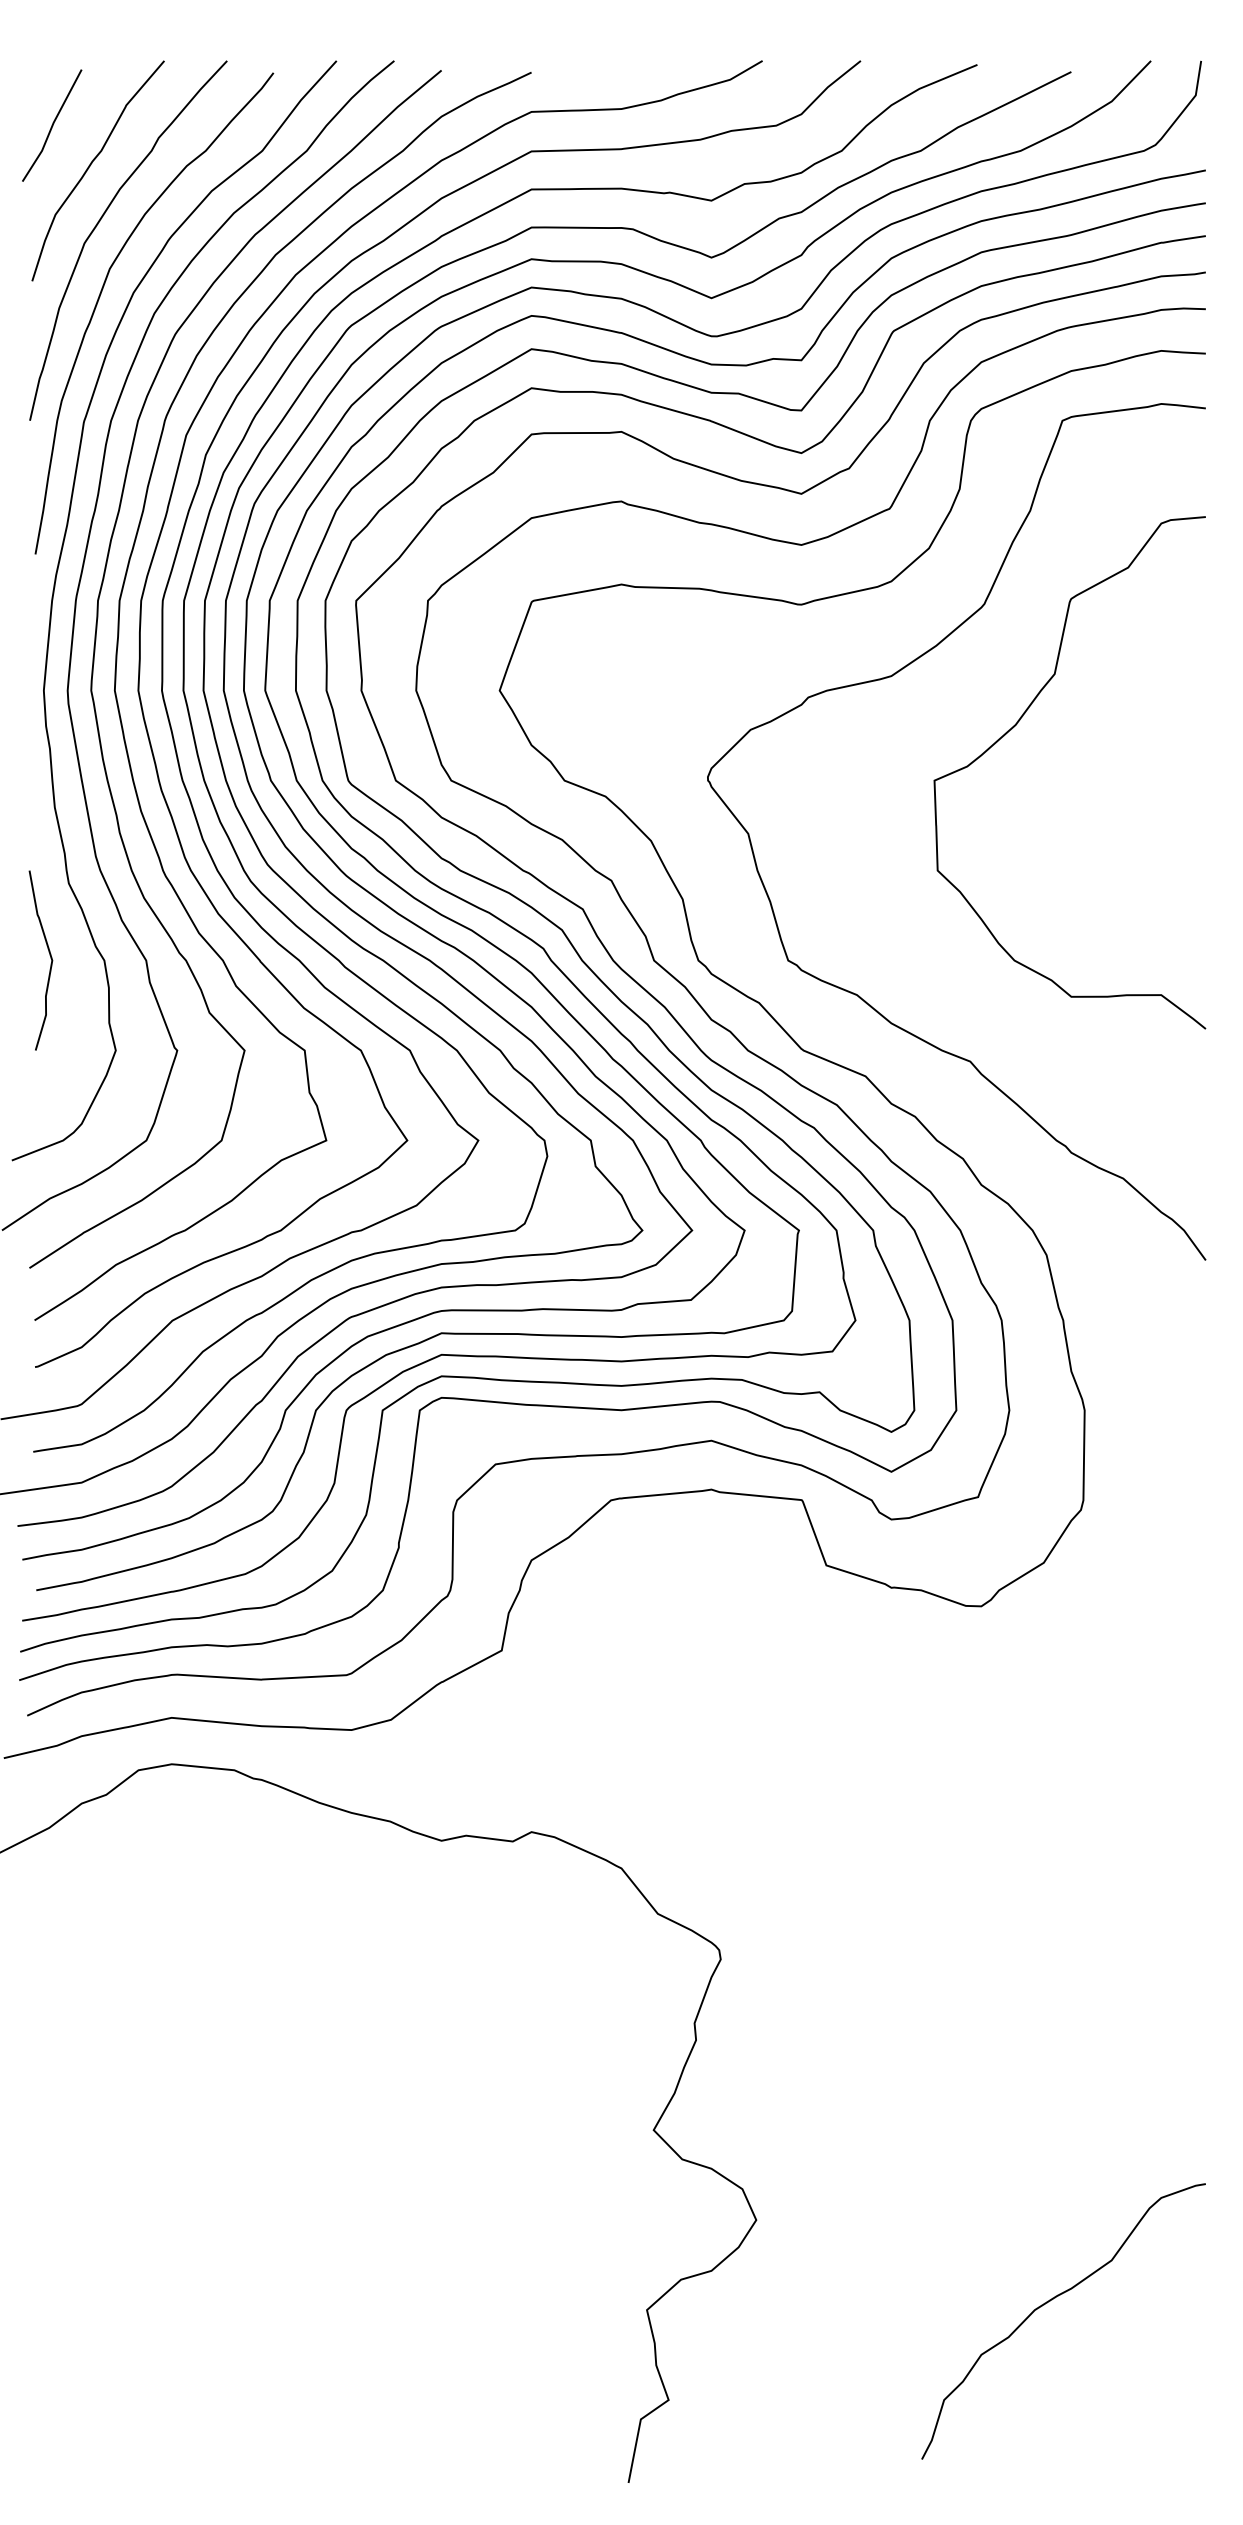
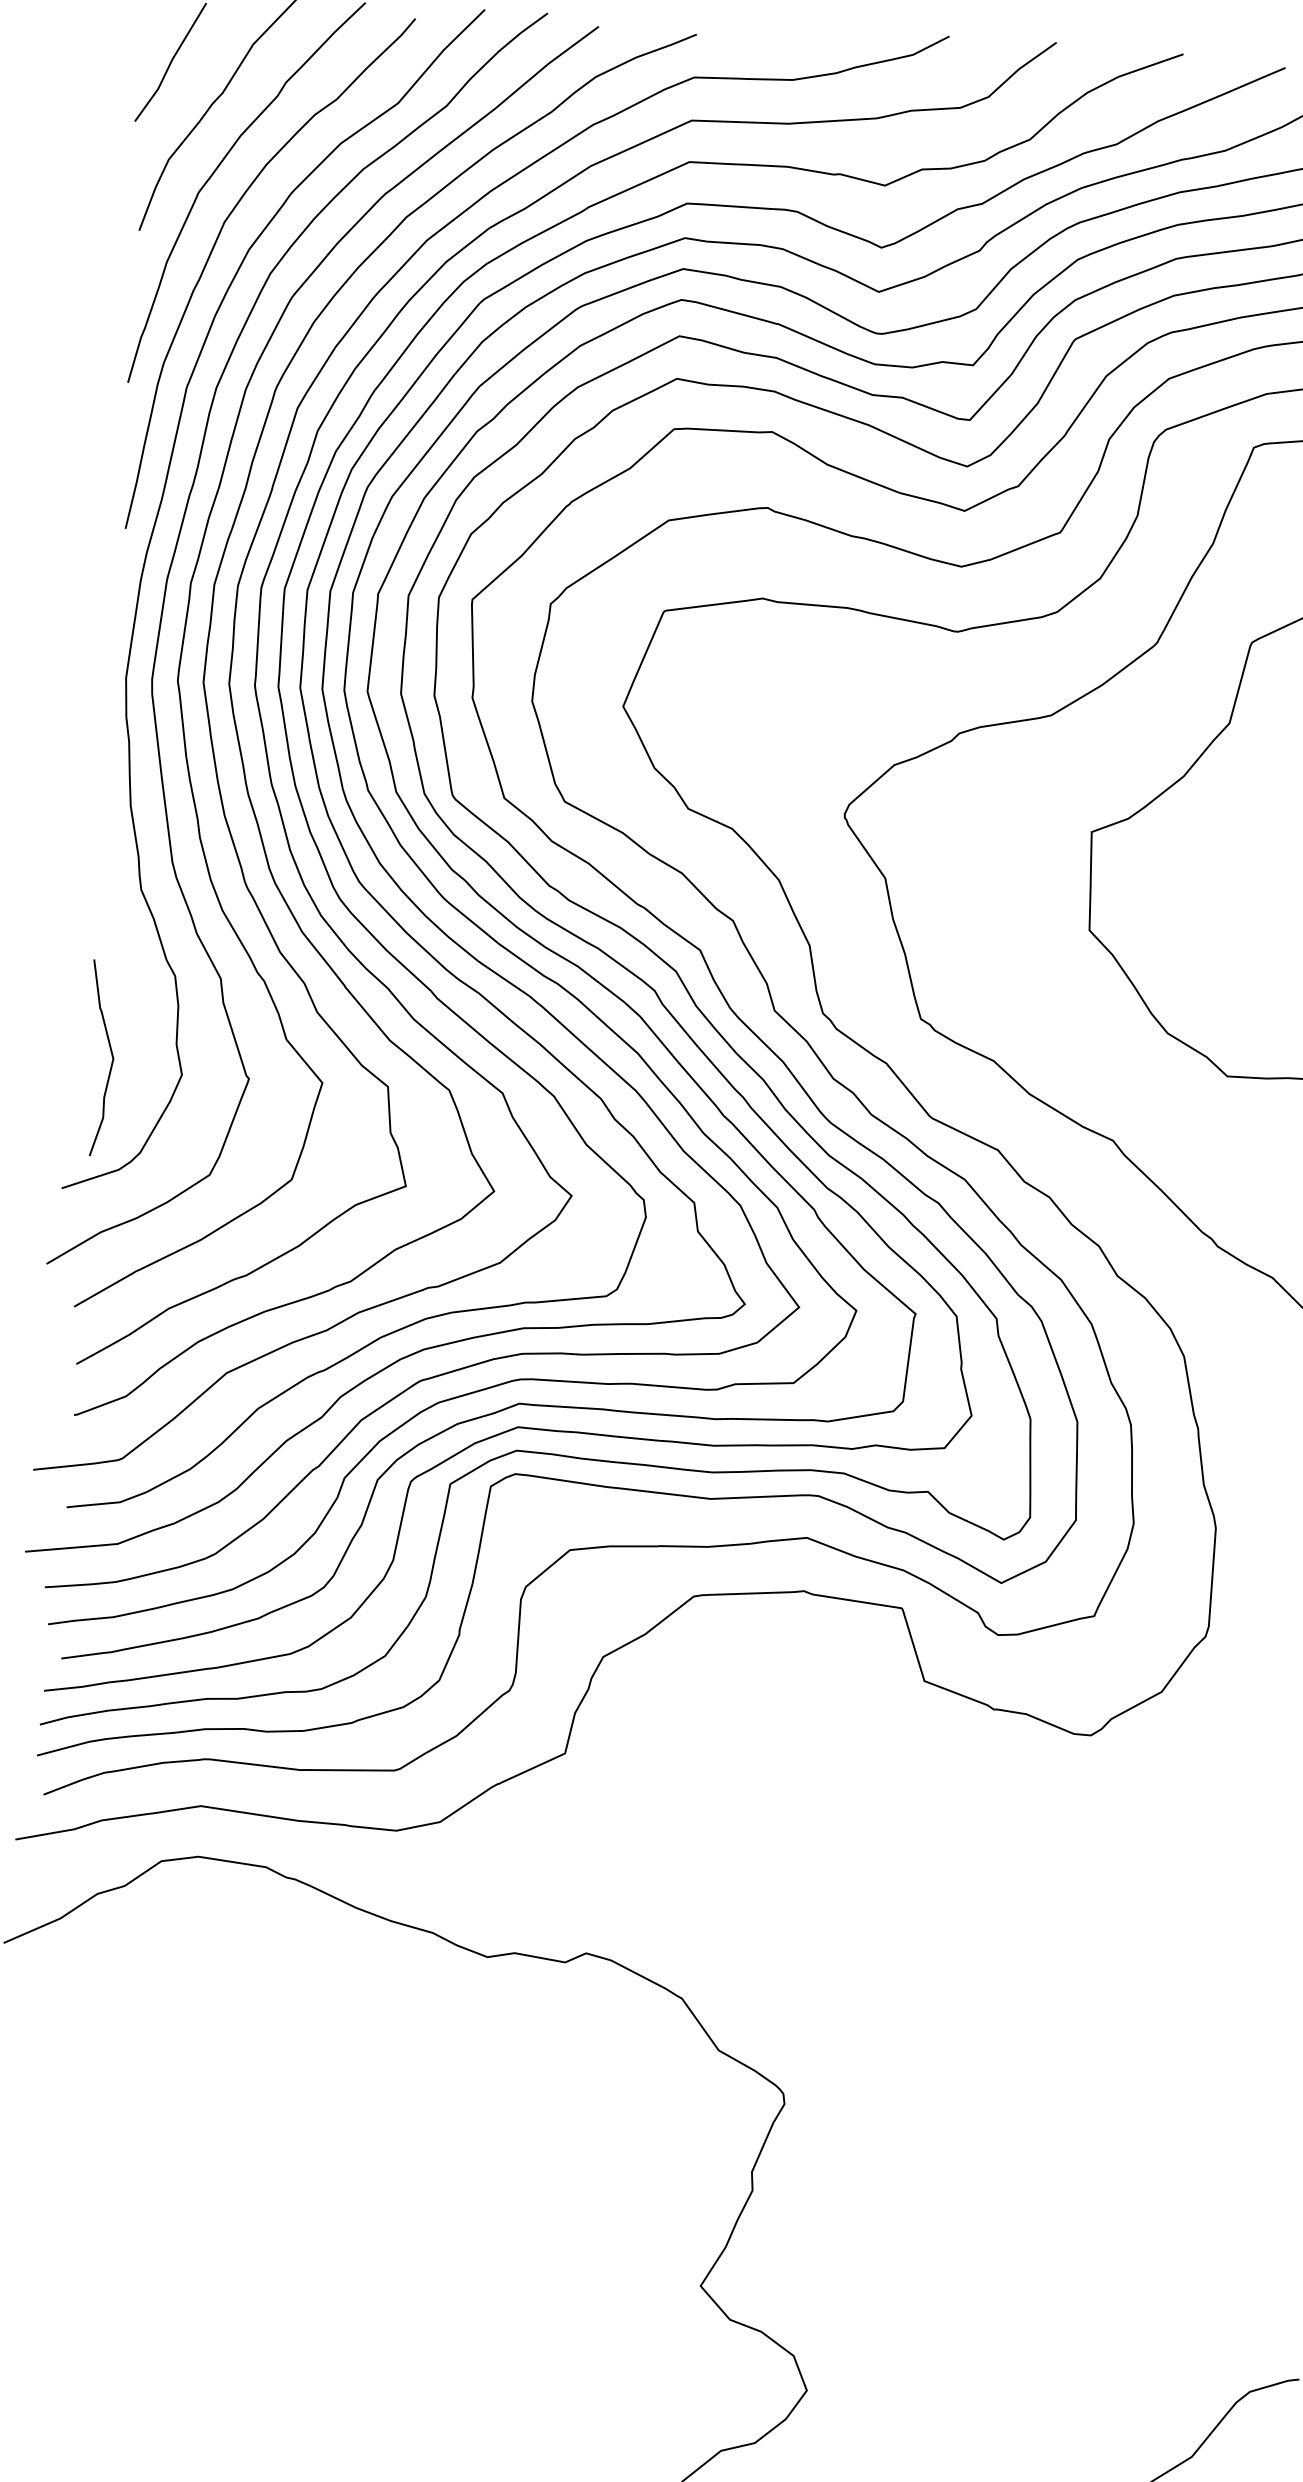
curve: (50, 958) -> (111, 1056), moved

